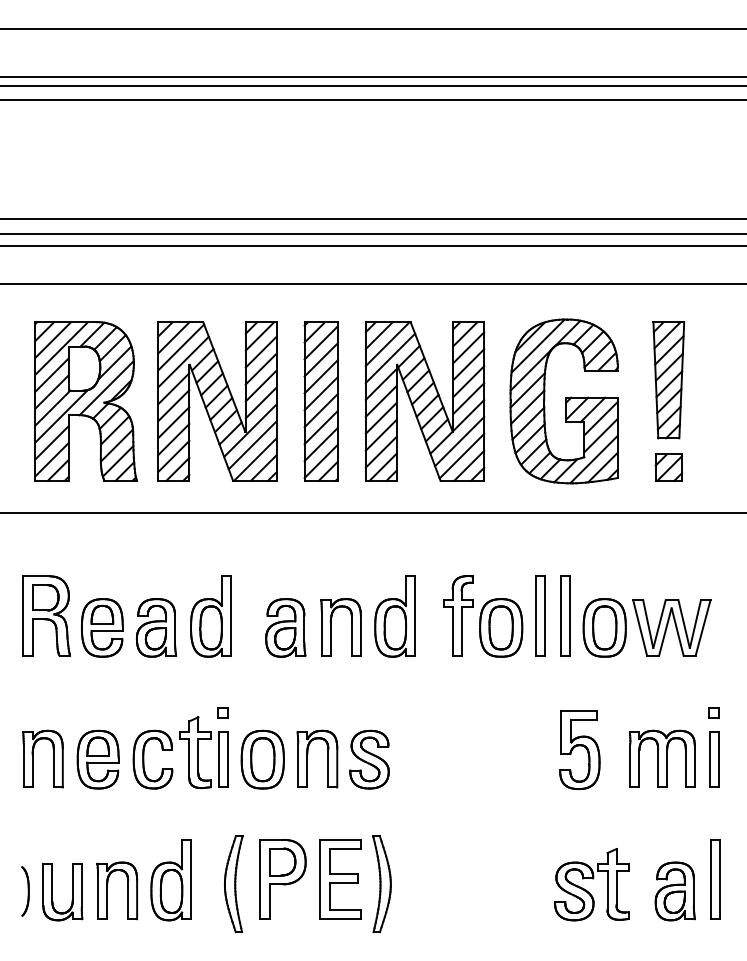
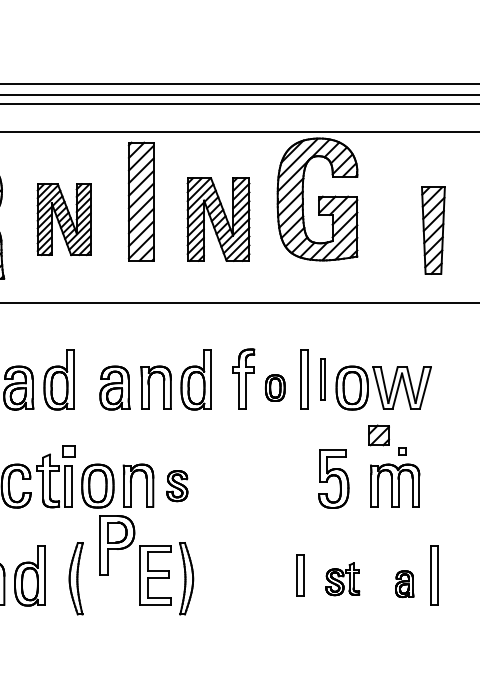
part: (668, 380) -> (433, 230), moved
part: (217, 401) -> (64, 219), size x0.6
part: (320, 401) -> (140, 201), moved
part: (424, 401) -> (218, 219), size x0.7
part: (563, 401) -> (317, 199), moved
part: (668, 467) -> (378, 435), moved
part: (565, 615) -> (323, 378), size x0.7
part: (501, 627) -> (275, 387), size x0.6
part: (222, 712) -> (67, 451), size x1.6
part: (713, 712) -> (401, 451), moved
part: (369, 759) -> (177, 485), size x0.7
part: (714, 759) -> (300, 575), moved
part: (282, 879) -> (116, 545), moved
part: (591, 884) -> (342, 578), size x0.6
part: (674, 891) -> (404, 584), size x0.6

